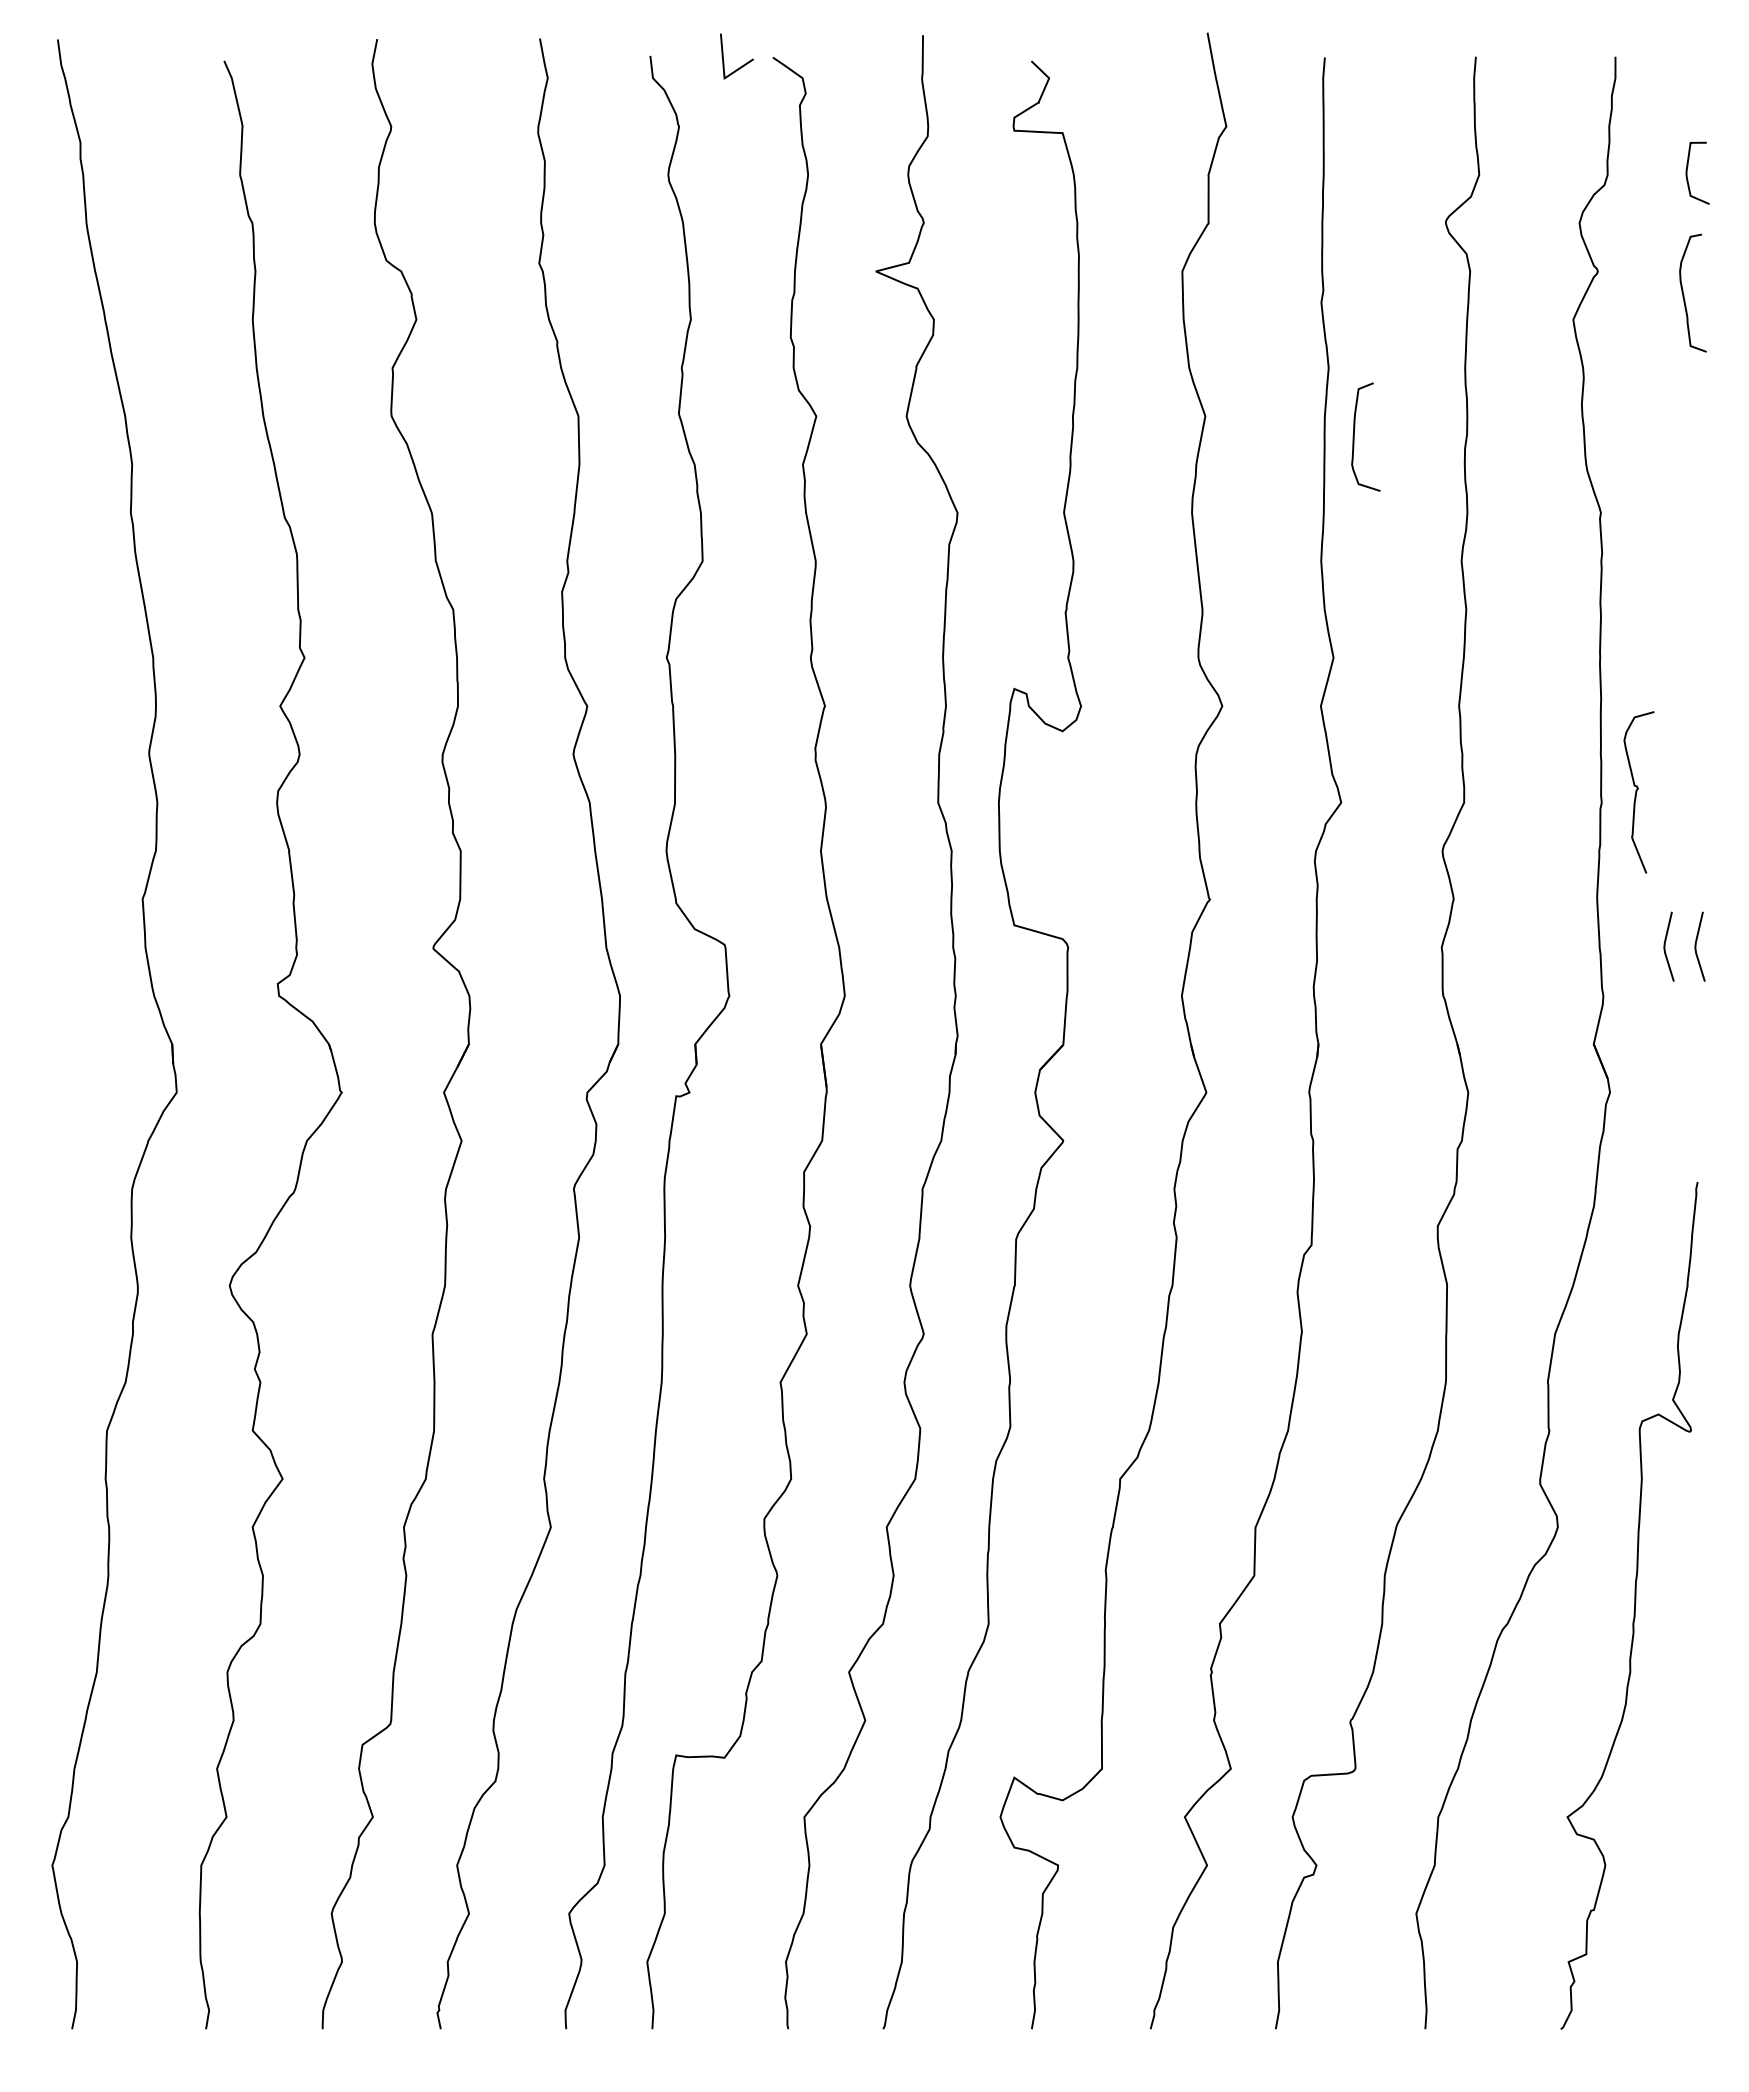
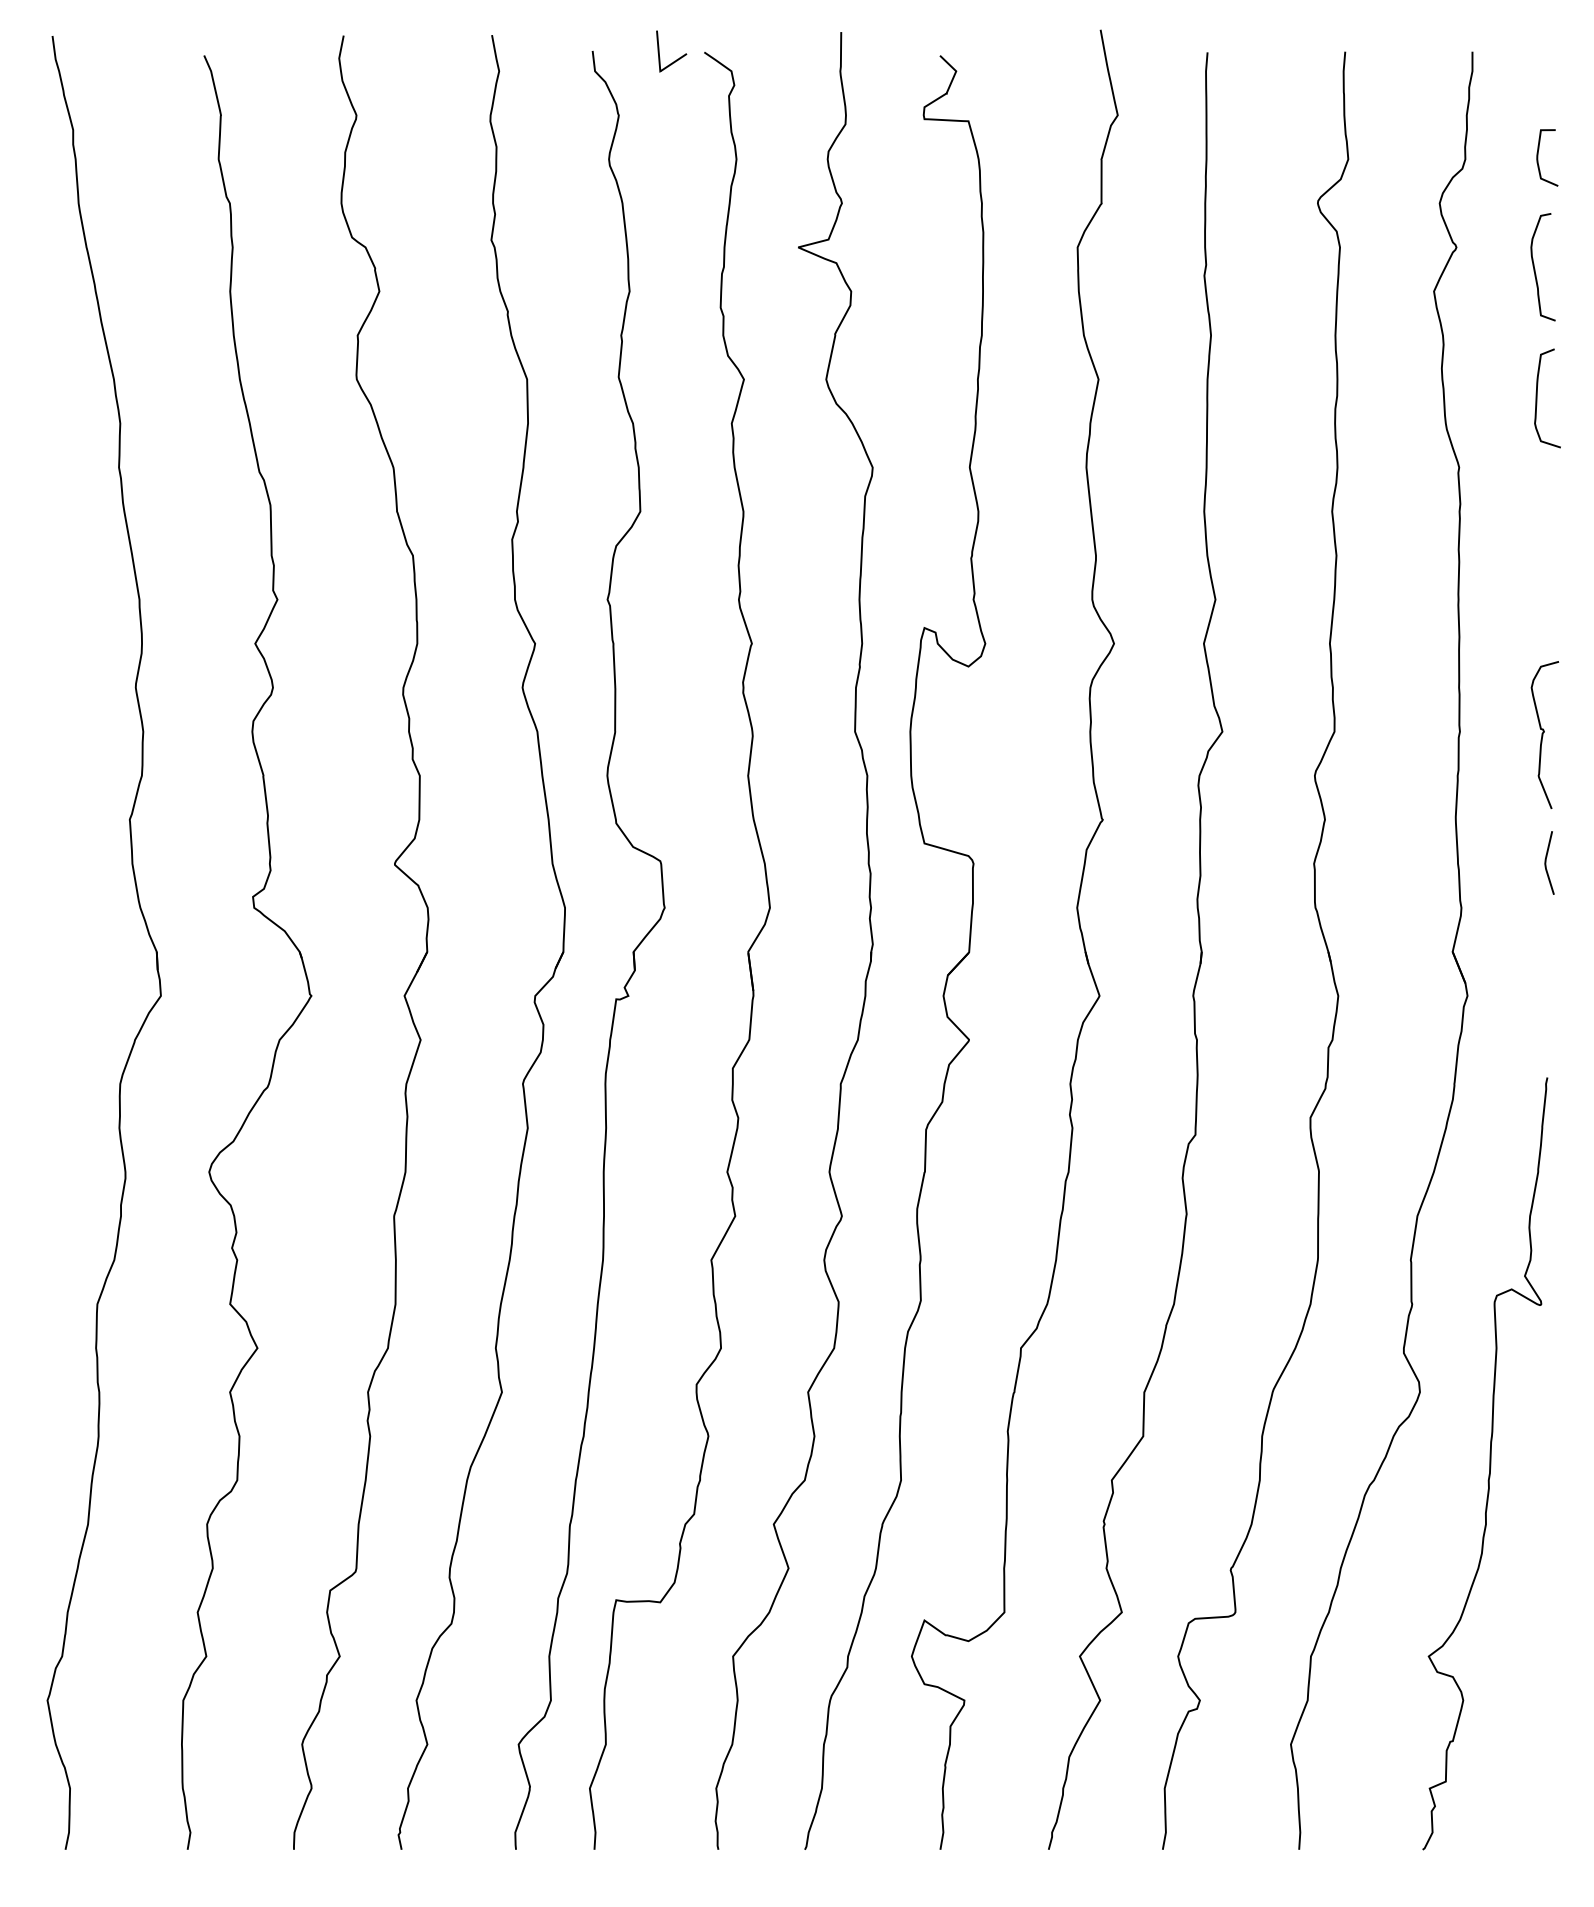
curve: (1354, 436) -> (1537, 397), moved
curve: (1637, 792) -> (1543, 735), moved
line: (1665, 946) -> (1518, 862), removed

